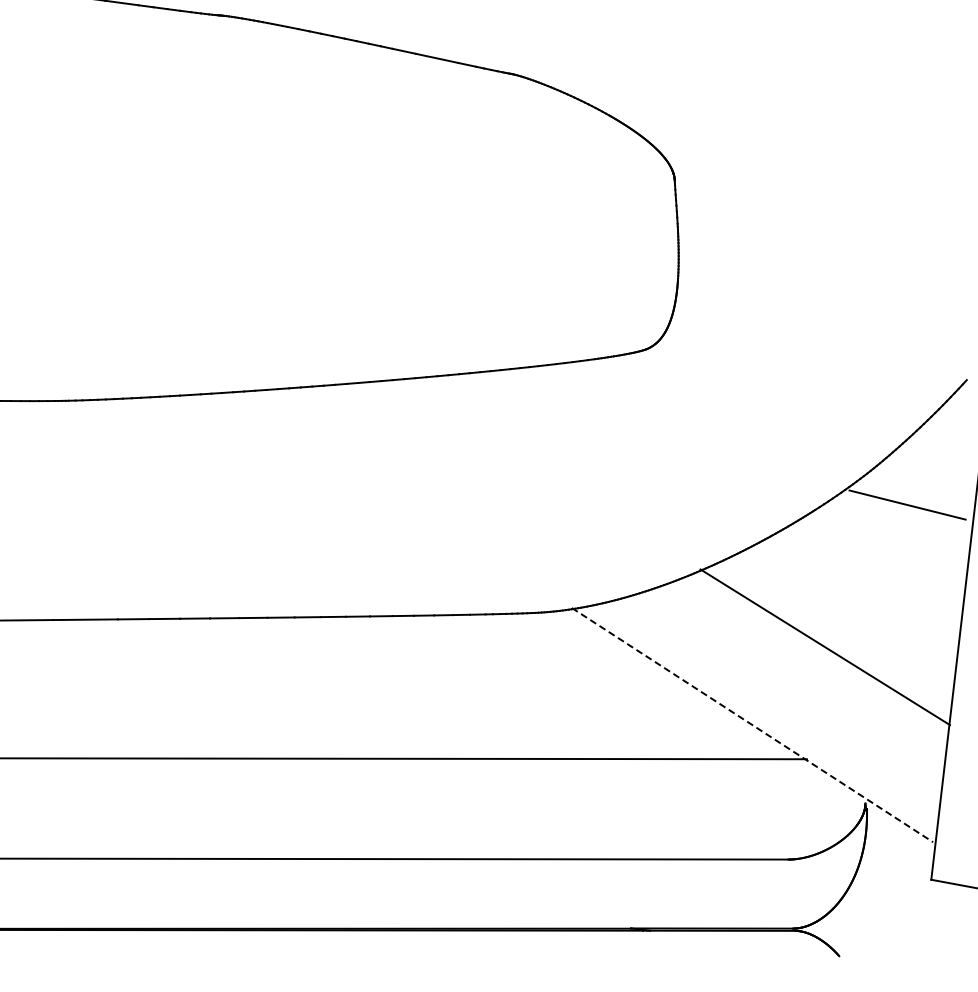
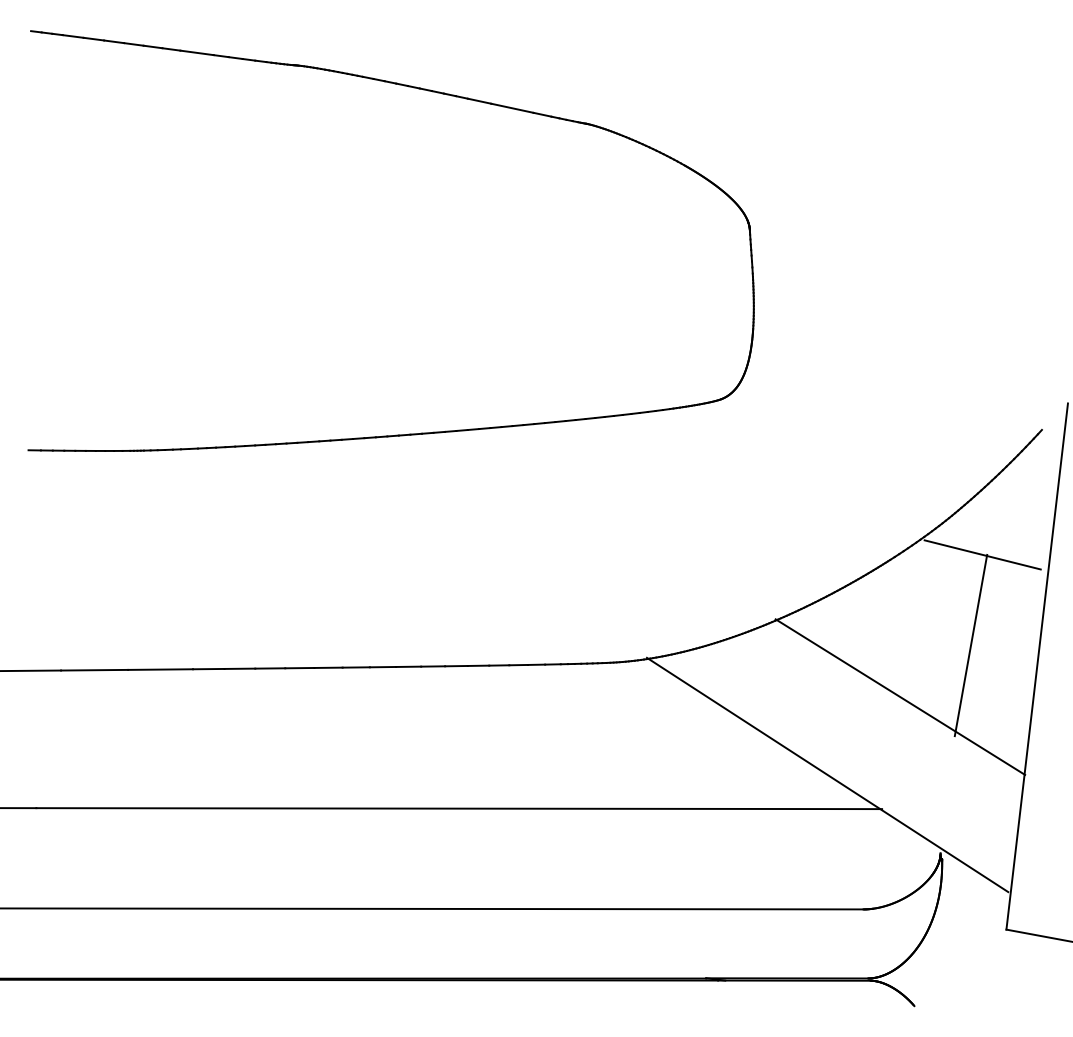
line: (895, 595) -> (970, 645), added
line: (753, 725) -> (828, 775), dashed -> solid

